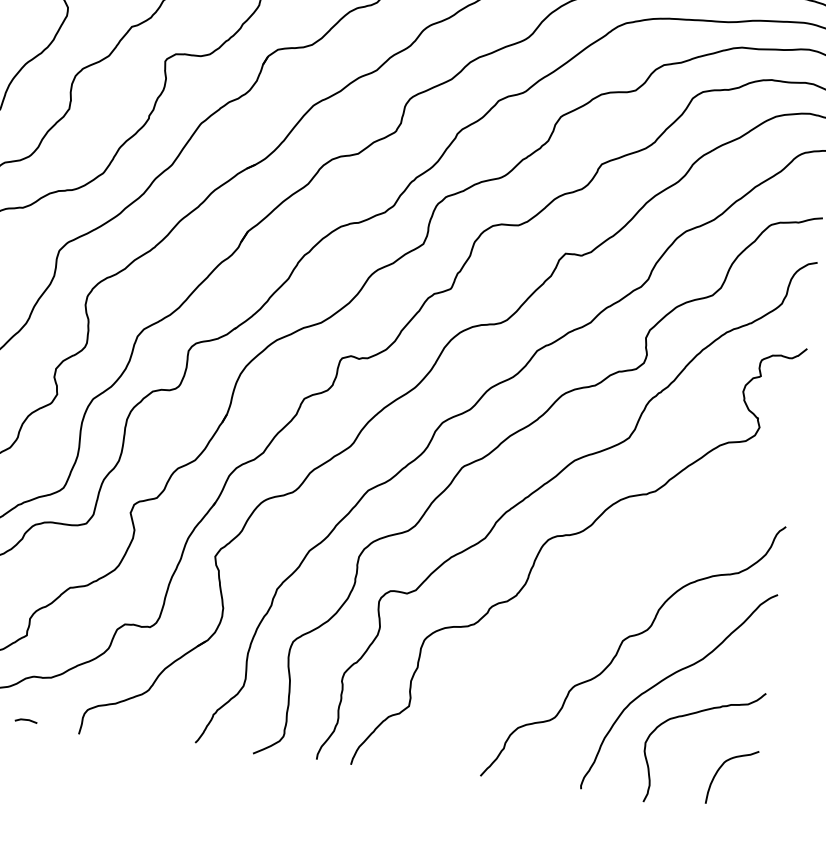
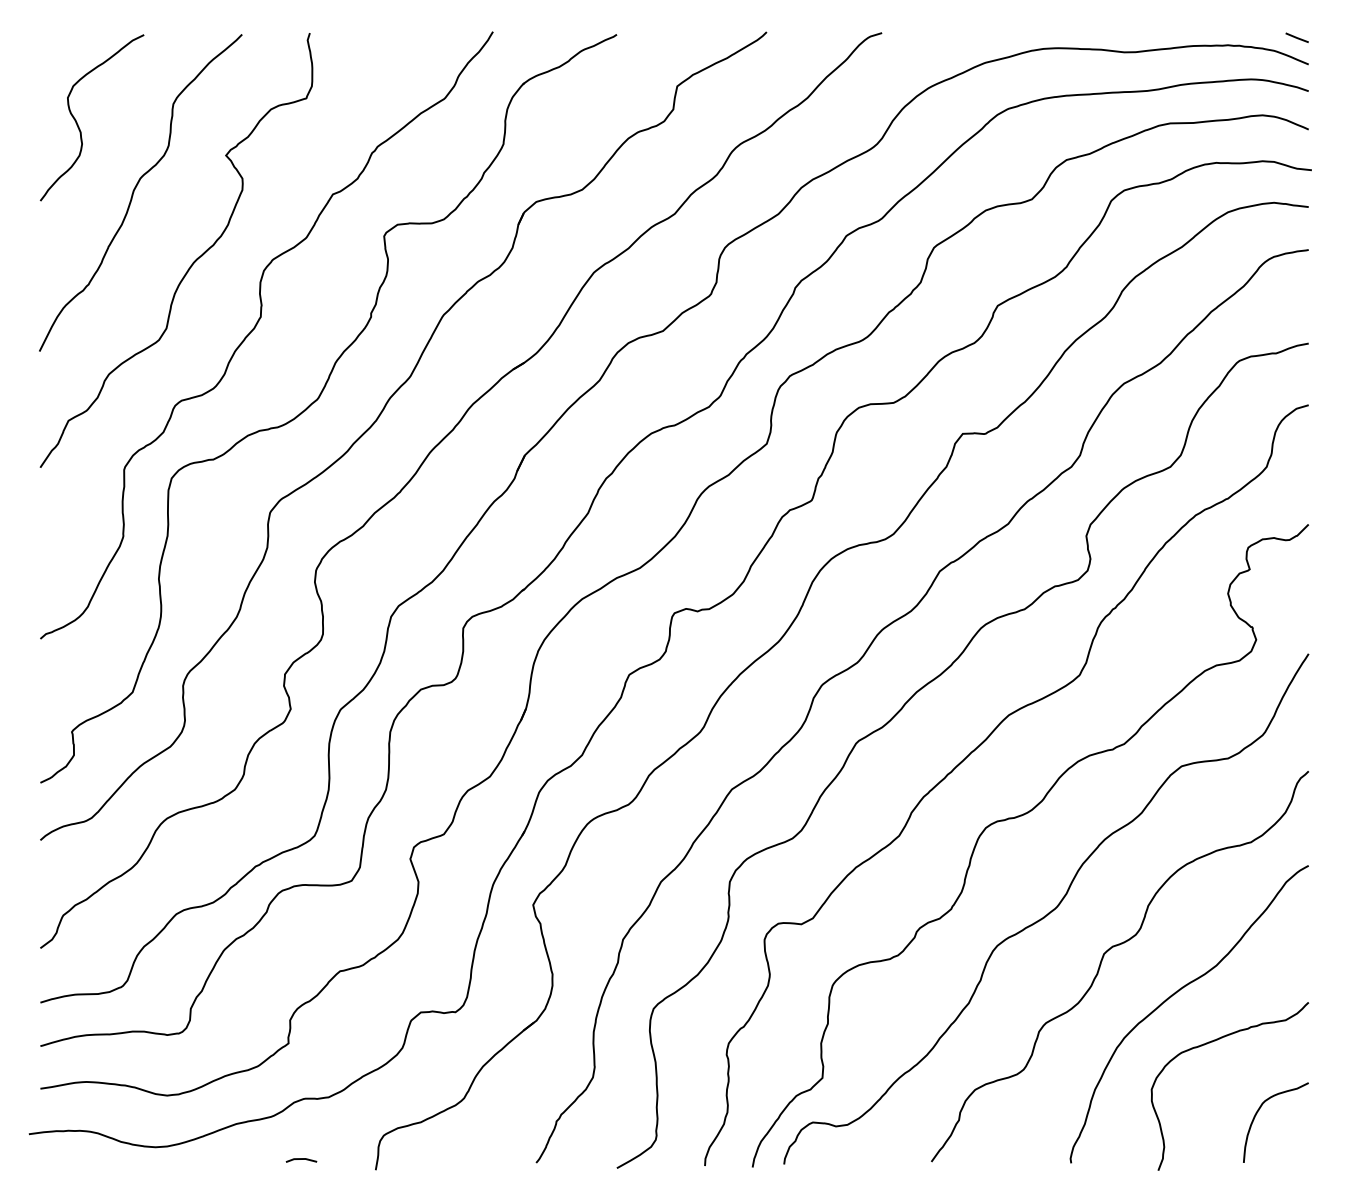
curve: (587, 605) -> (1049, 911), added

